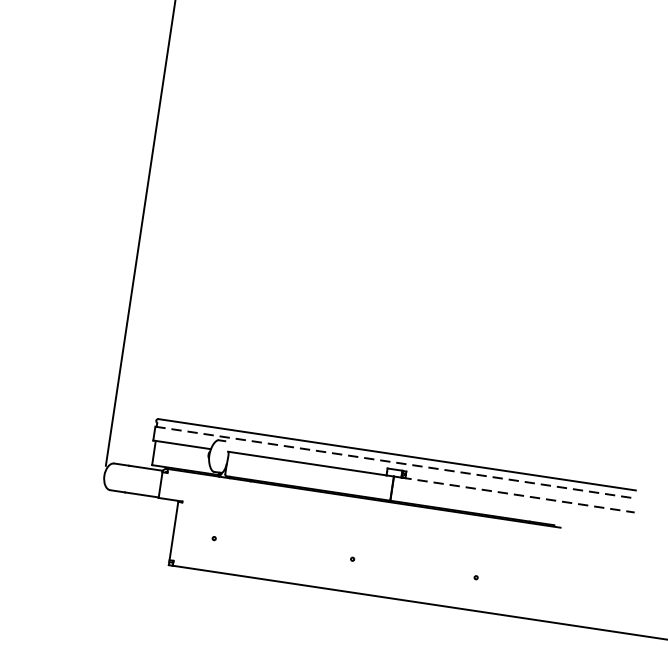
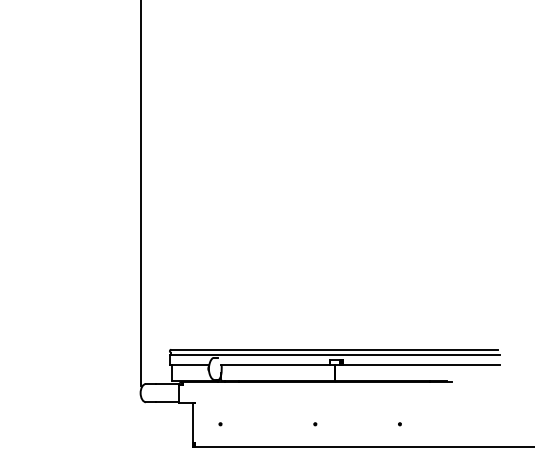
line: (395, 463) -> (334, 355), dashed -> solid
line: (517, 494) -> (419, 364), dashed -> solid

